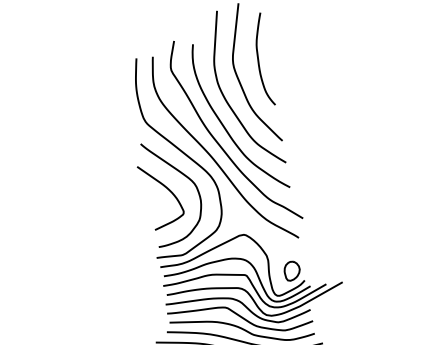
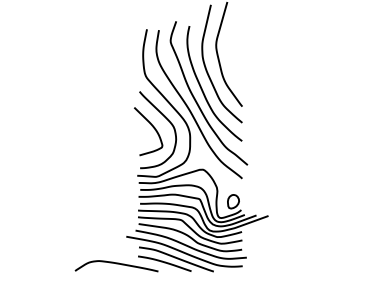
curve: (259, 60) -> (235, 45), removed

